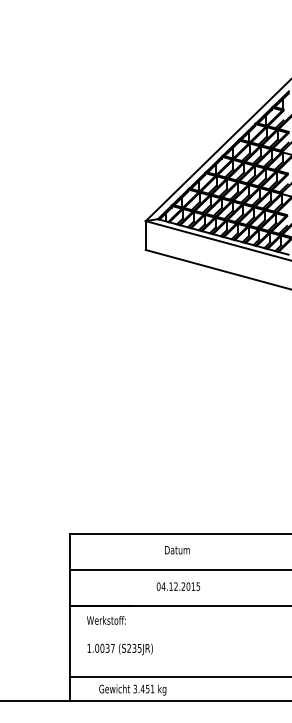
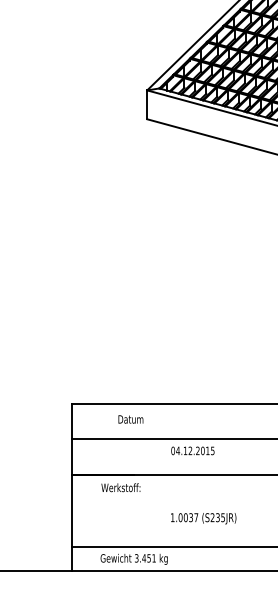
text: (177, 550) -> (130, 419), moved
text: (178, 586) -> (192, 450), moved
text: (106, 620) -> (120, 487), moved
text: (119, 649) -> (202, 518), moved

